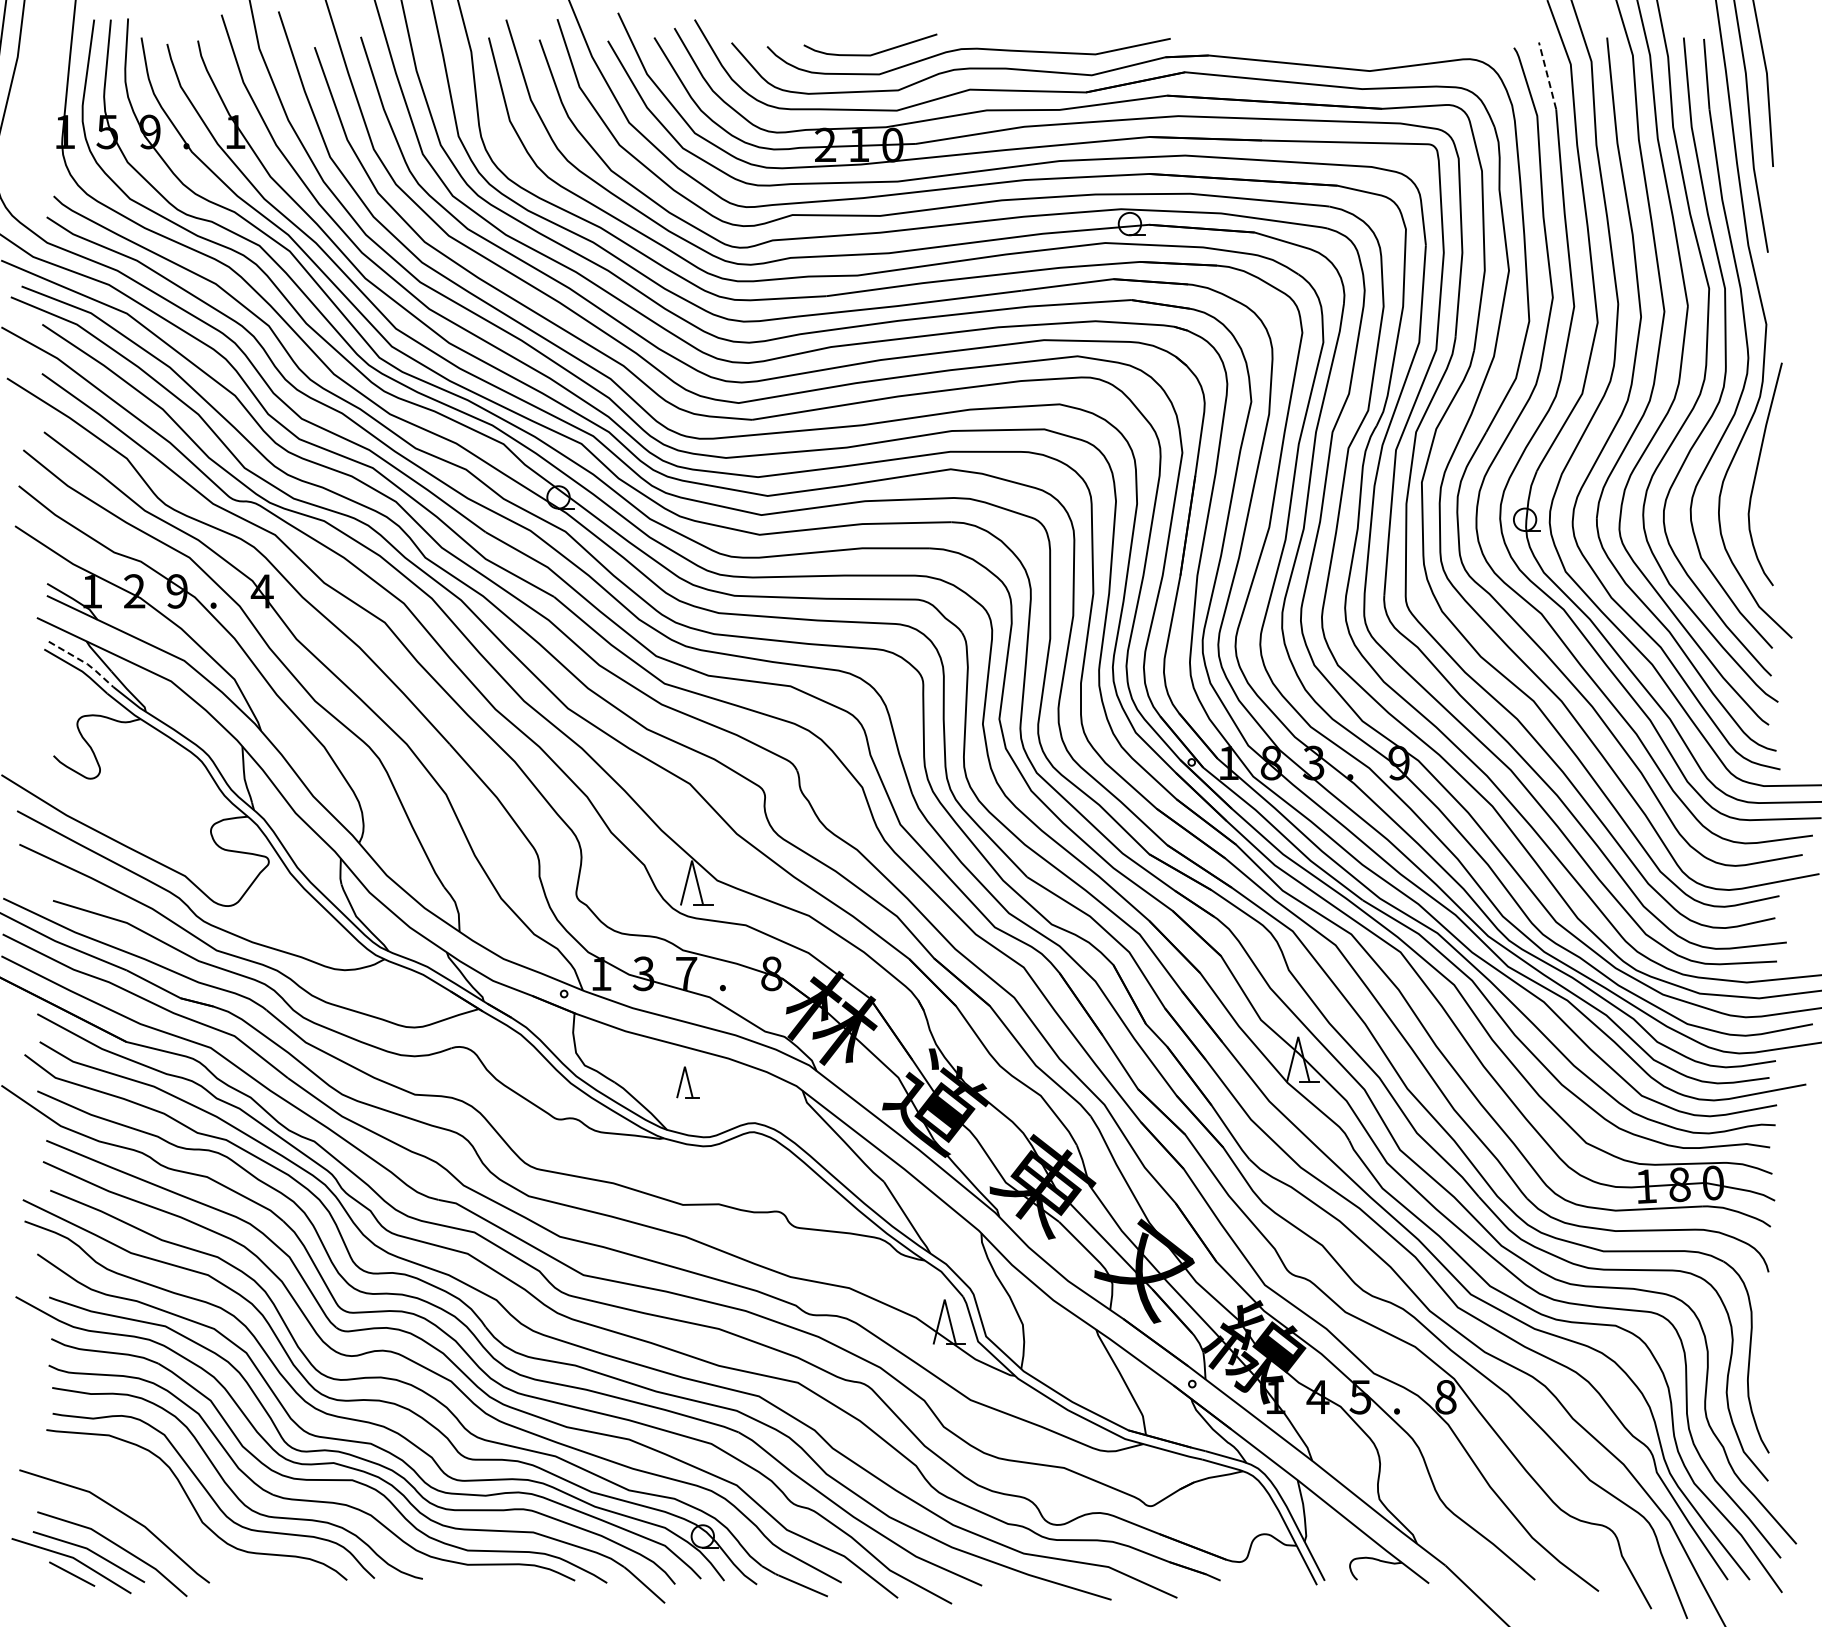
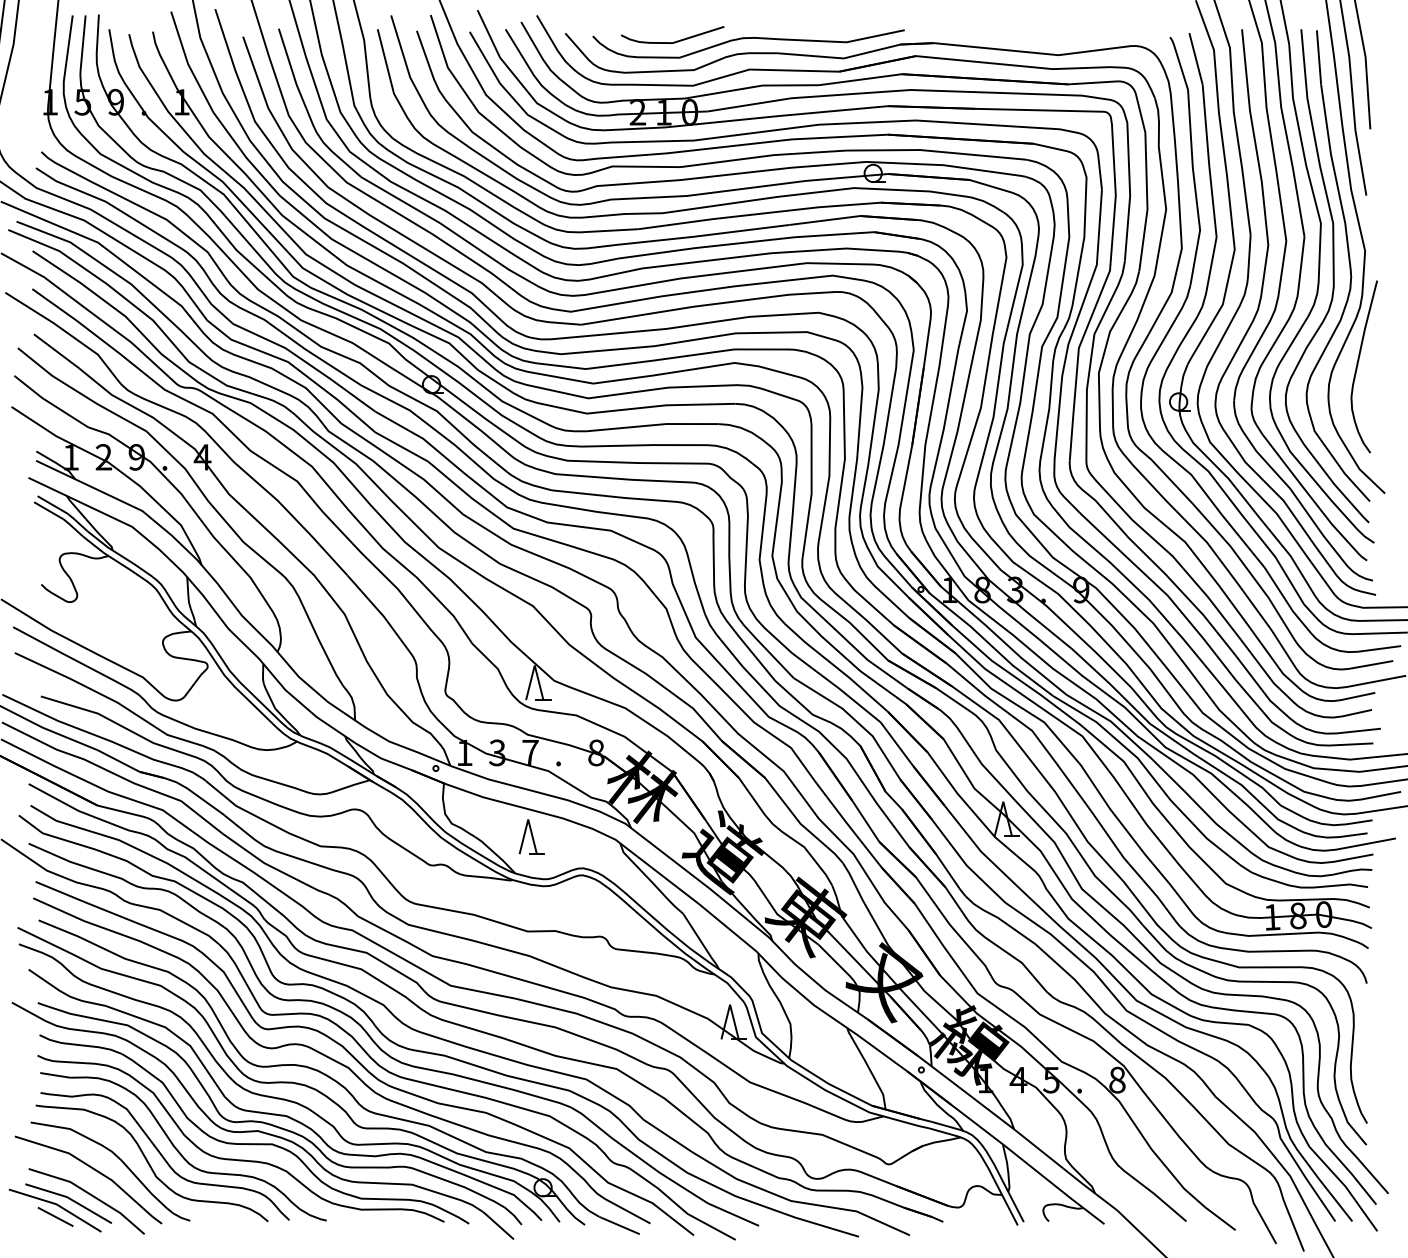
line: (1547, 75) -> (1195, 58), dashed -> solid
line: (84, 662) -> (65, 512), dashed -> solid
part: (687, 1082) -> (531, 836), size x1.43
curve: (156, 1501) -> (120, 1160), added

